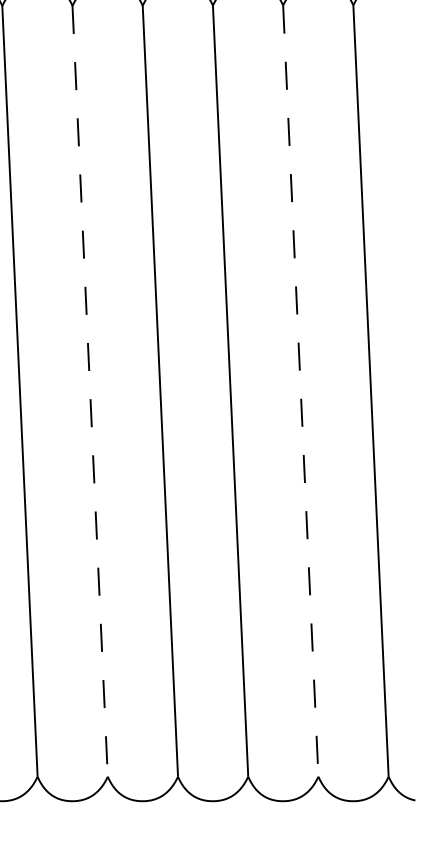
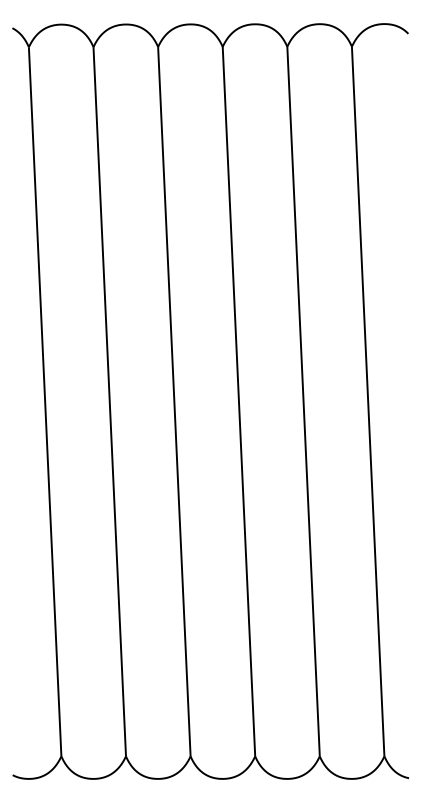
line: (89, 391) -> (109, 401), dashed -> solid
line: (300, 392) -> (303, 402), dashed -> solid

